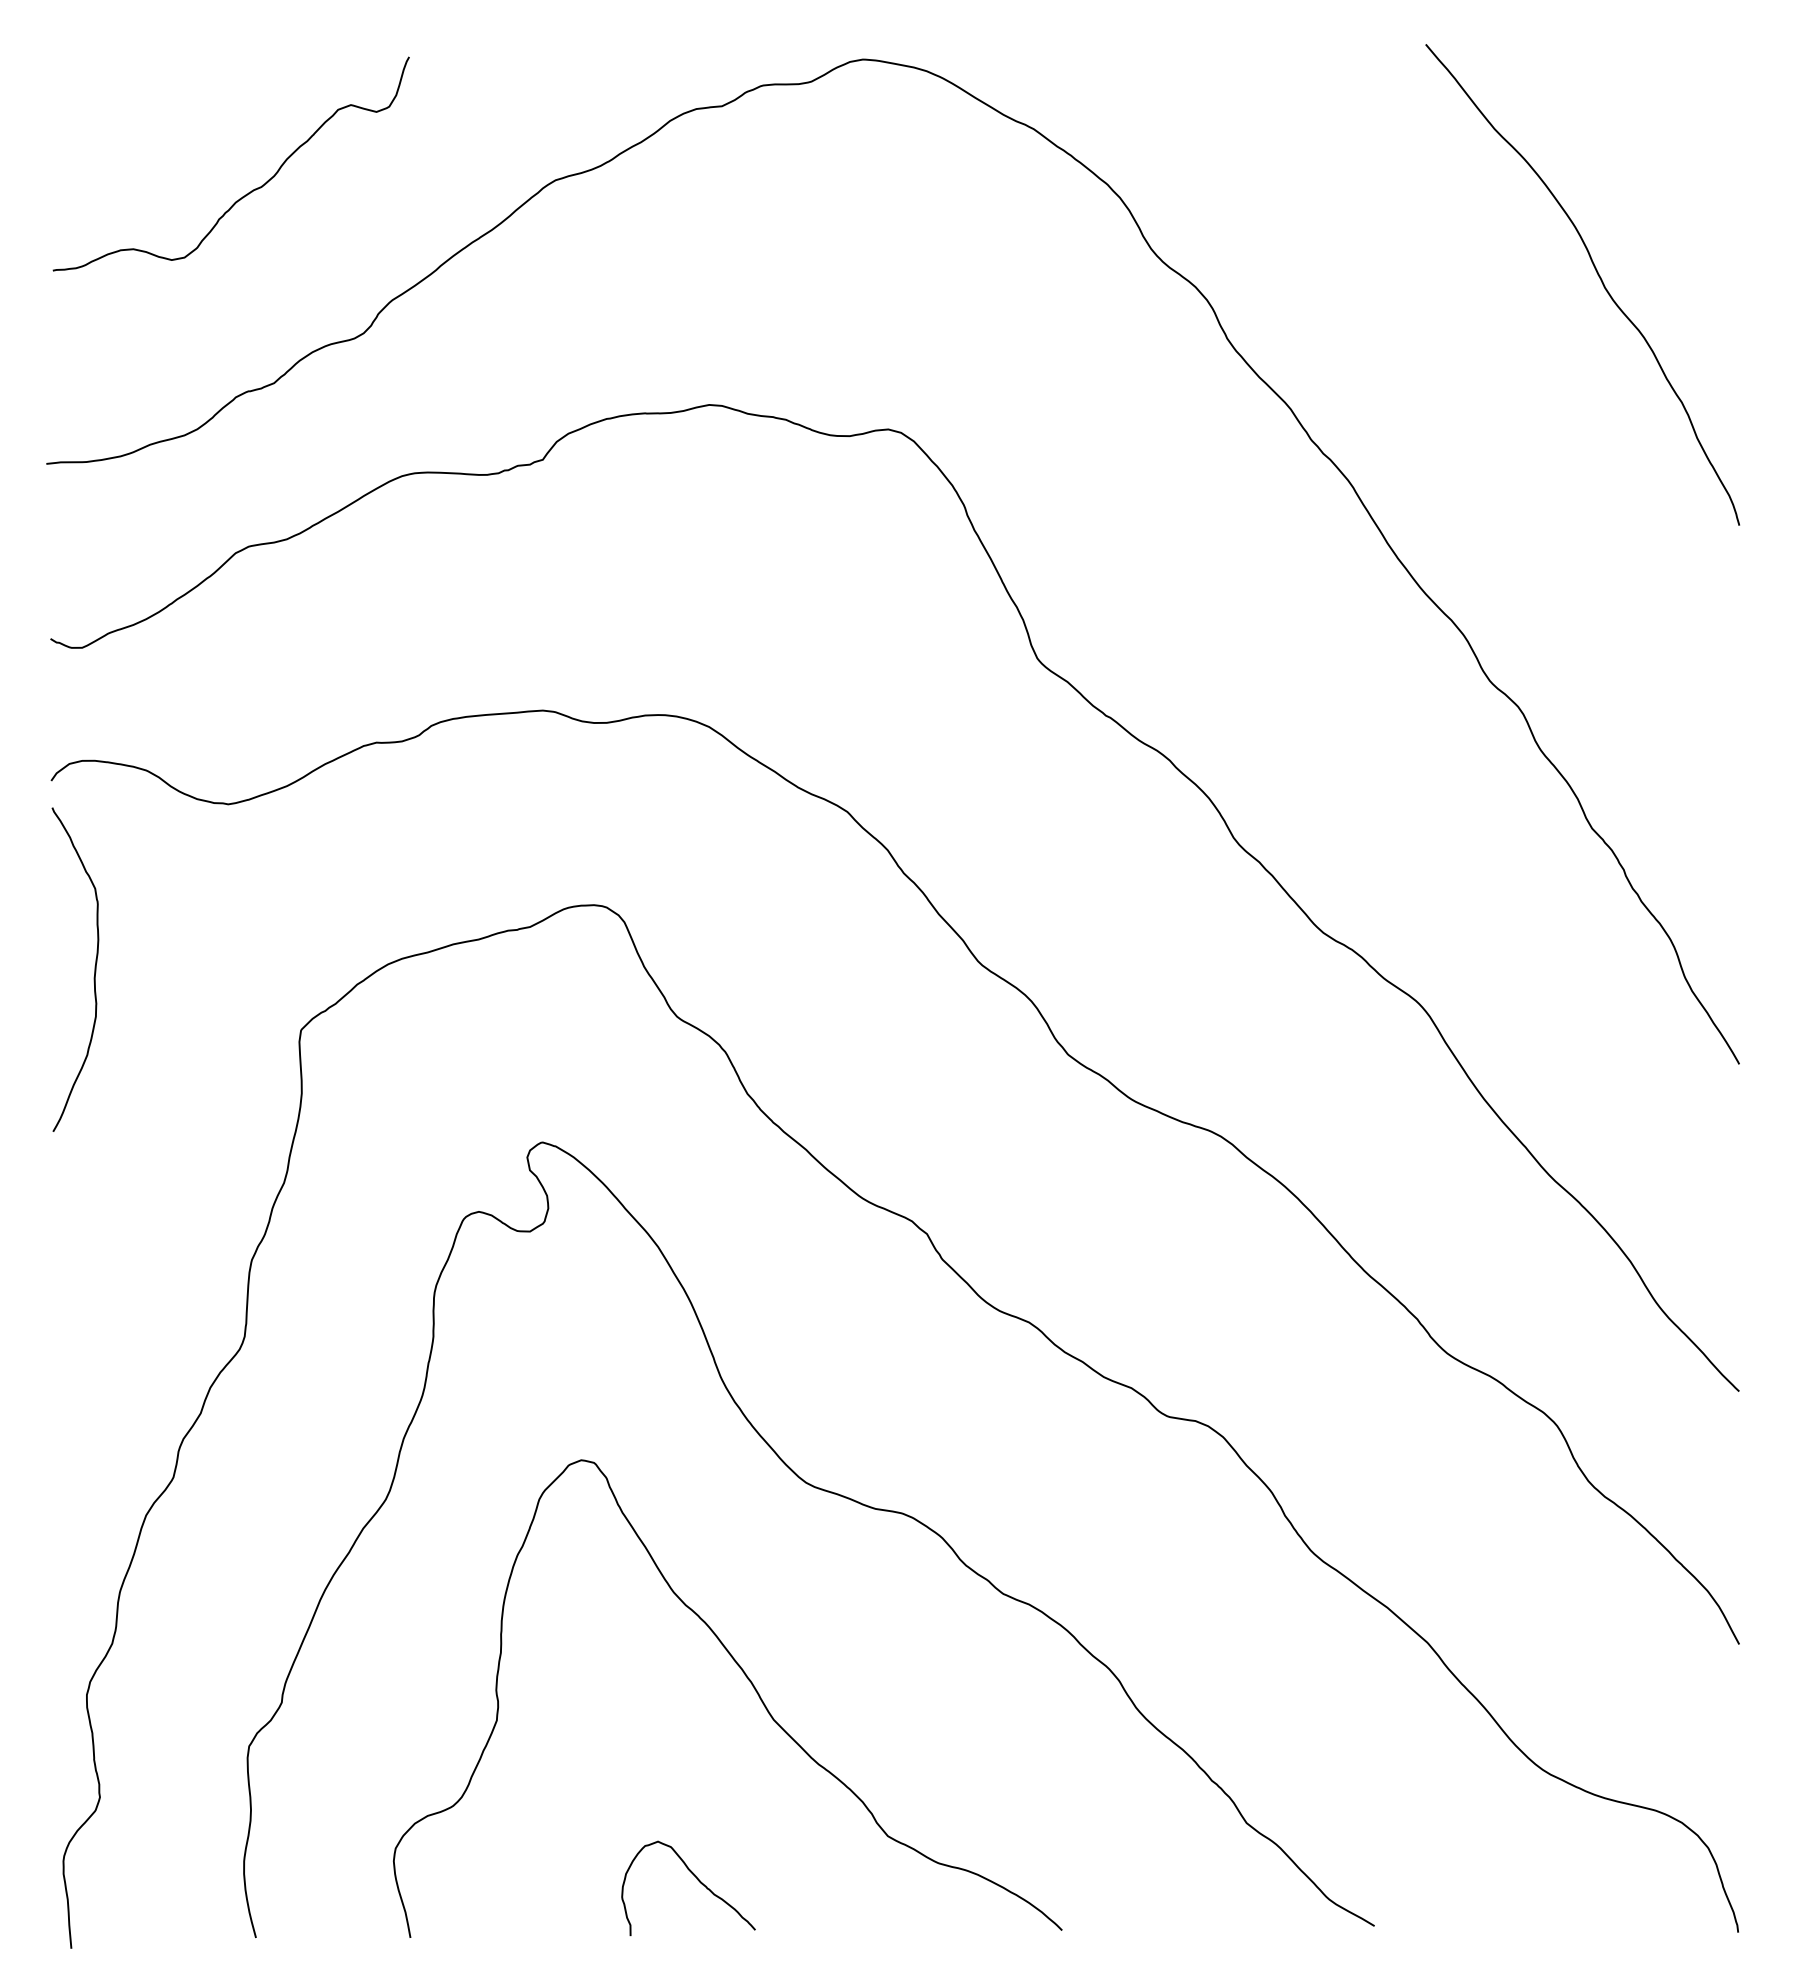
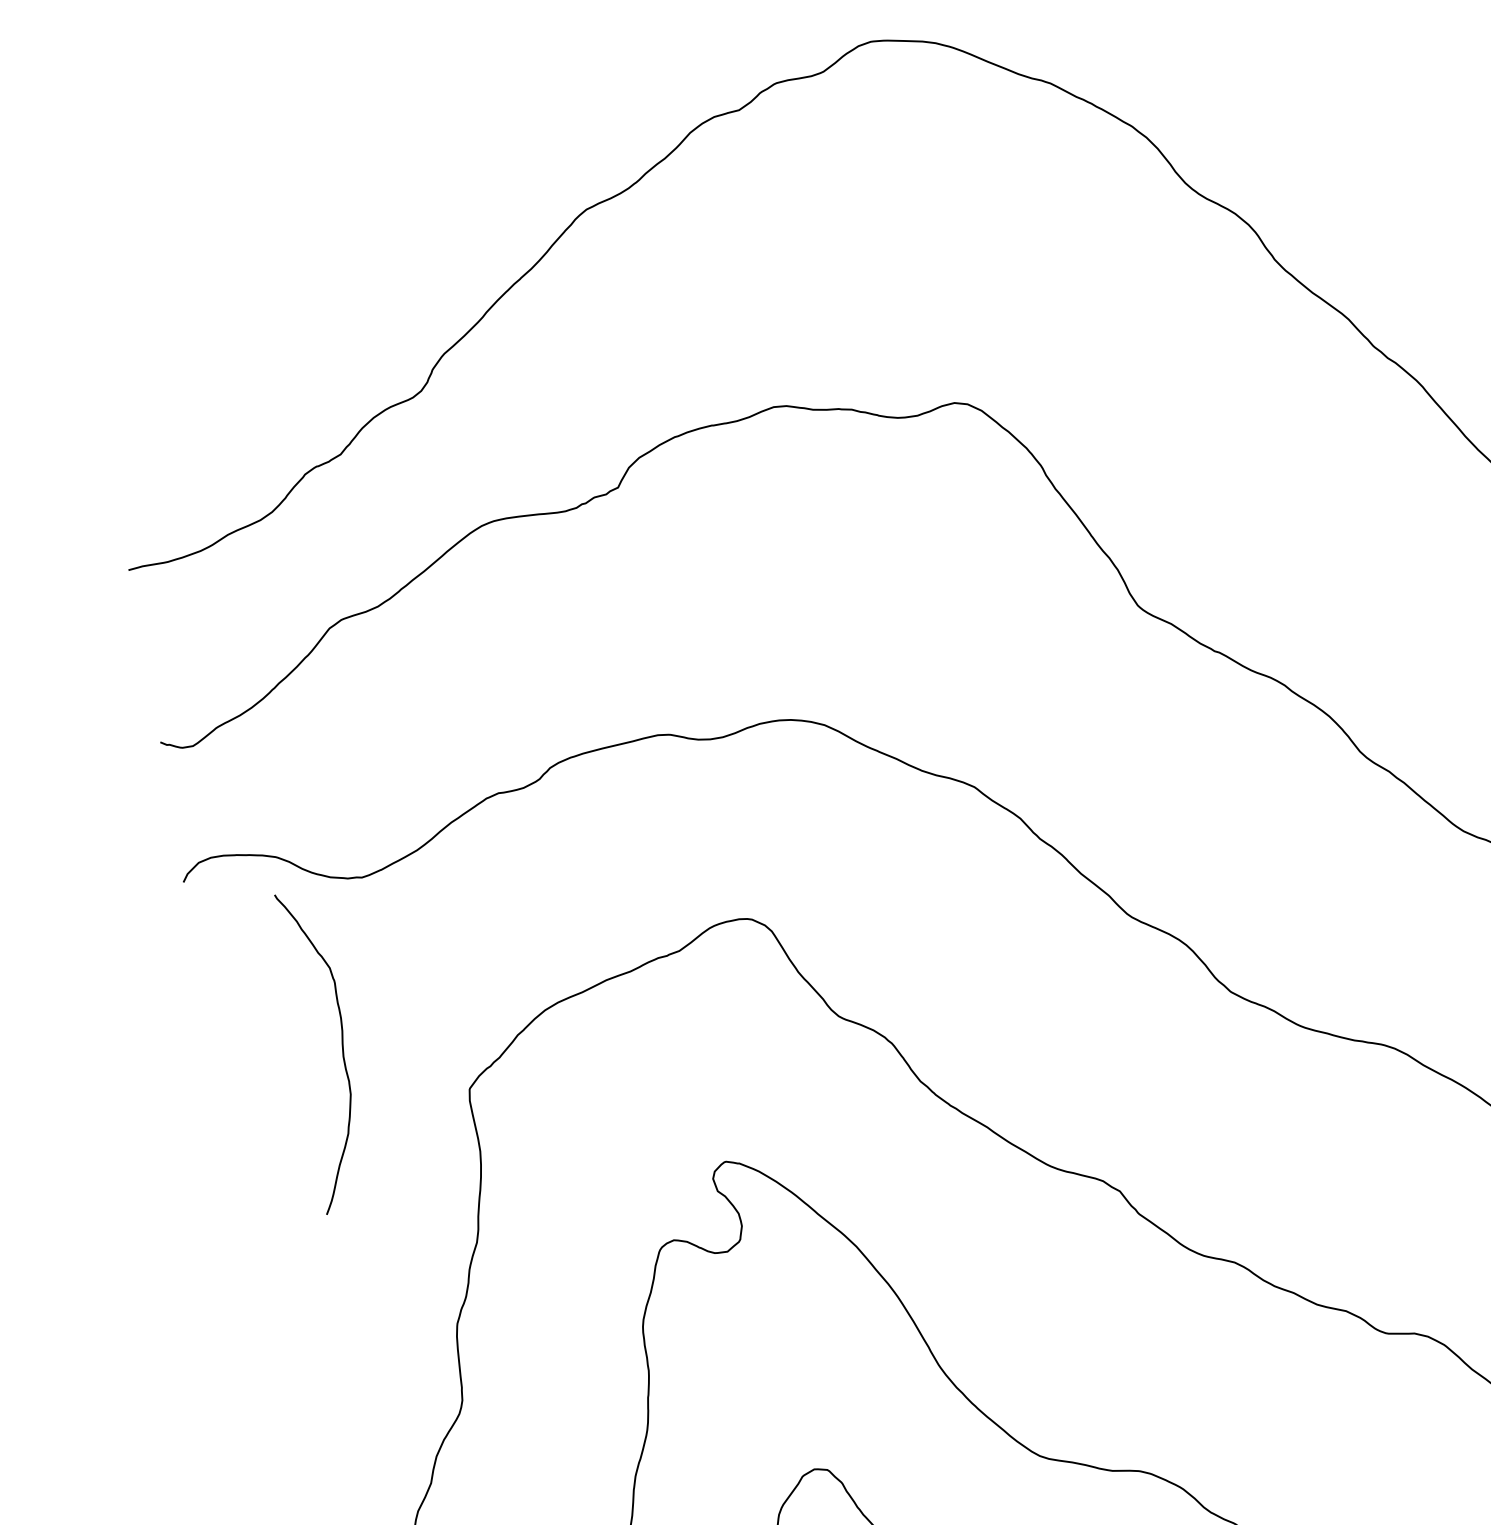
curve: (248, 192) -> (285, 270), removed
curve: (94, 969) -> (341, 1048), moved

